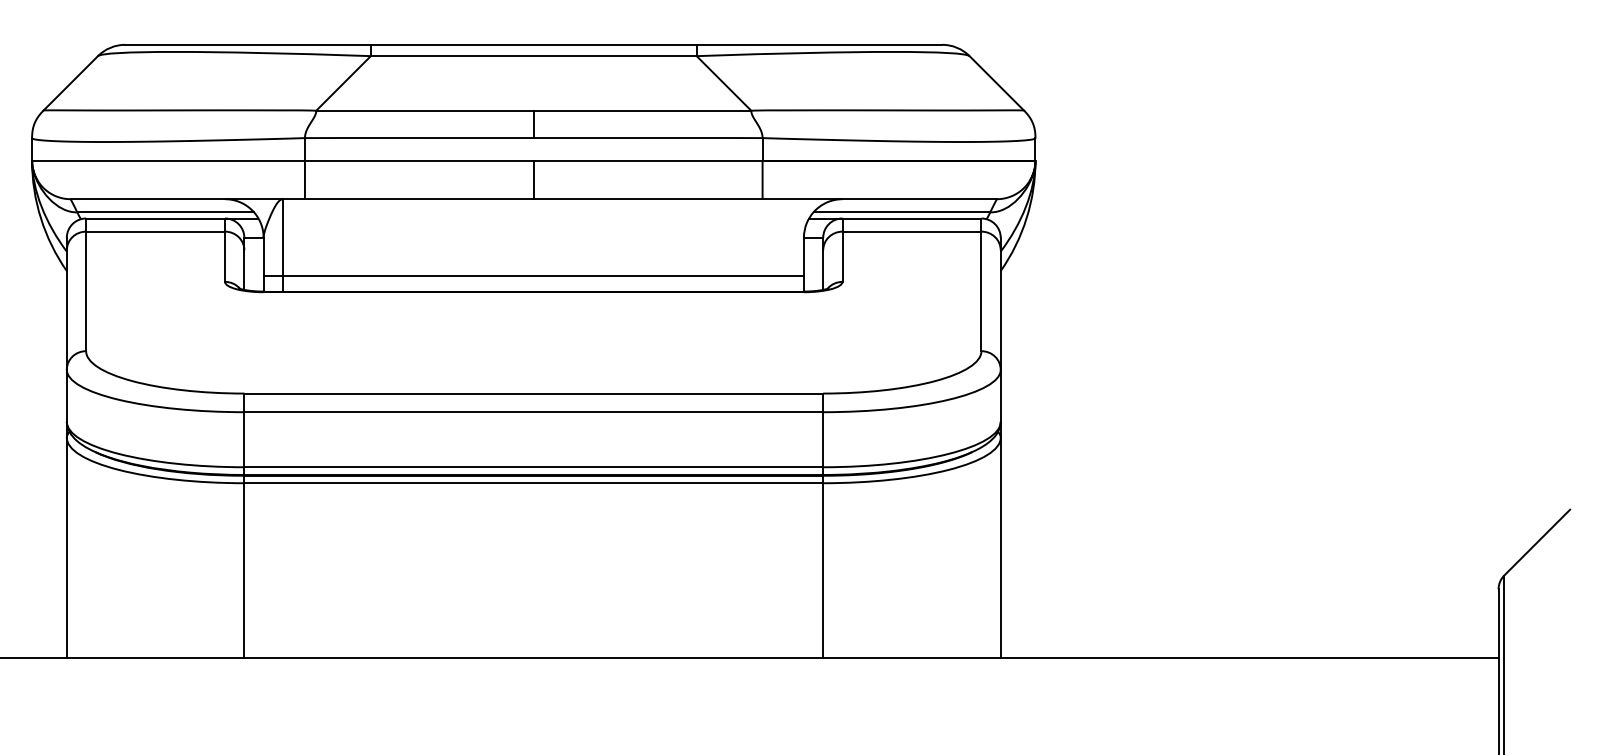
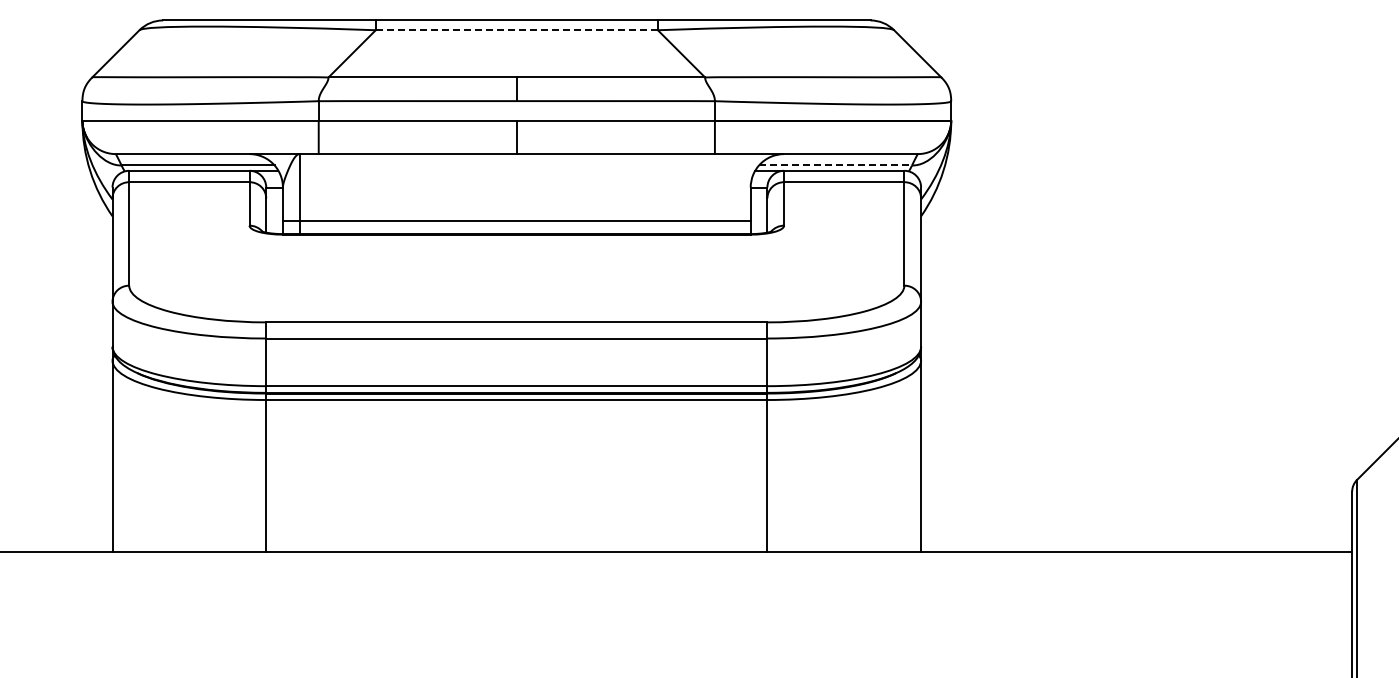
line: (534, 56) -> (517, 30), solid -> dashed
line: (901, 212) -> (835, 165), solid -> dashed

